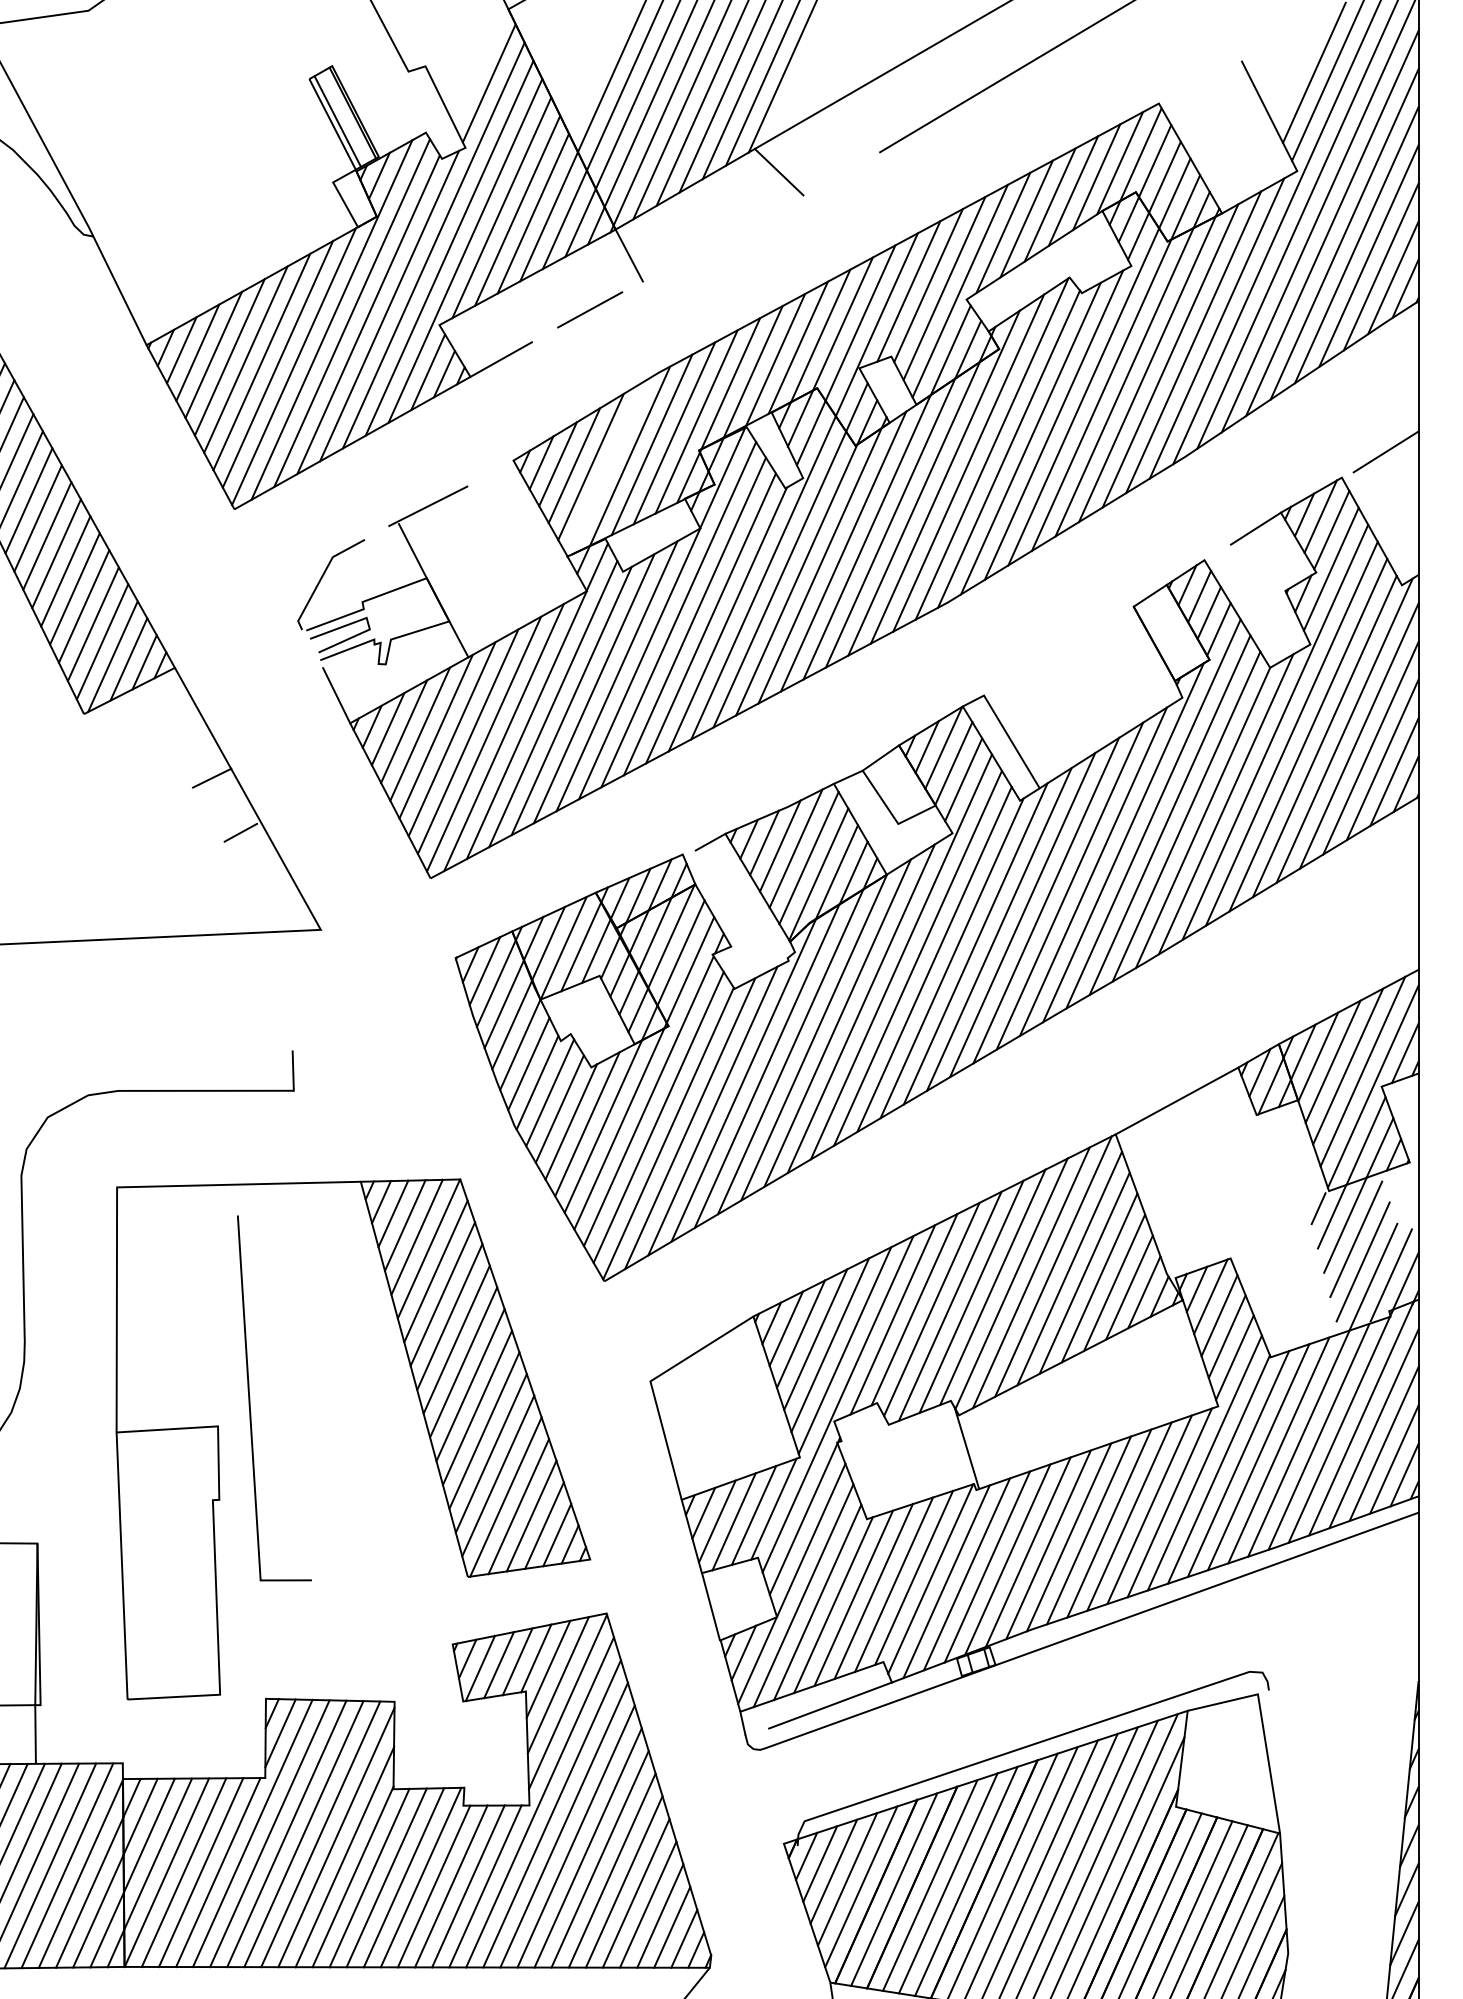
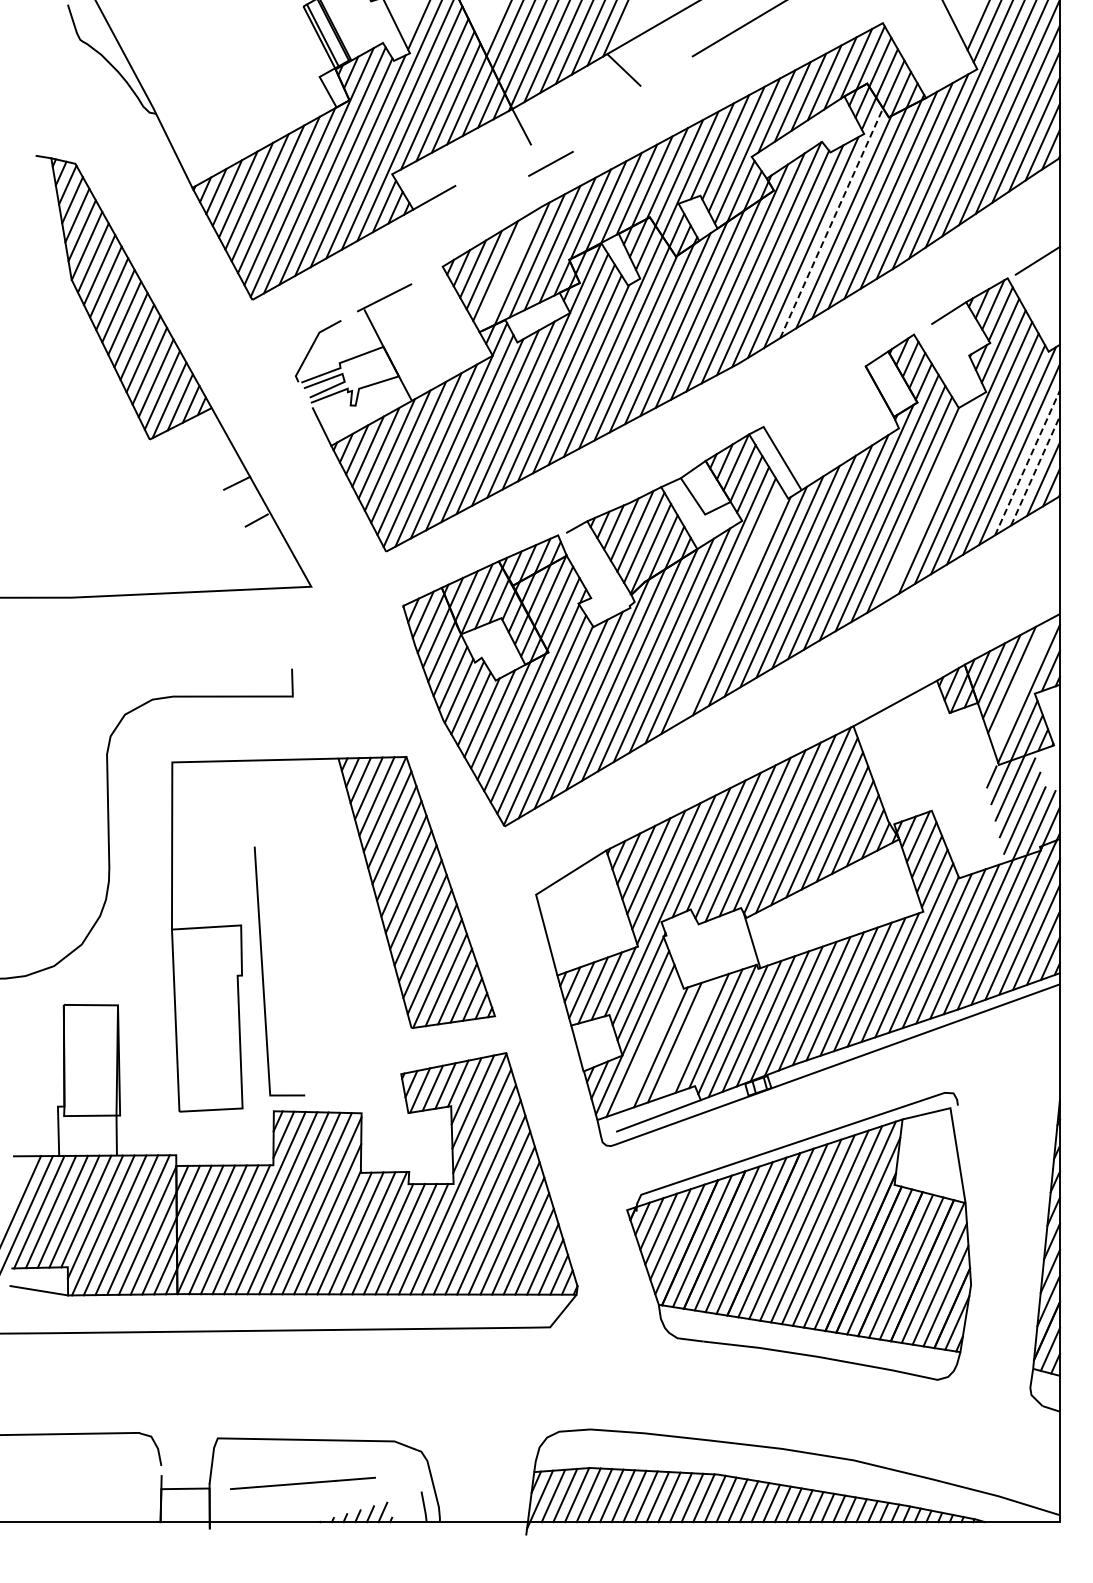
line: (589, 309) -> (550, 163), moved
line: (1083, 397) -> (831, 223), solid -> dashed
line: (1370, 747) -> (1027, 462), solid -> dashed
line: (1382, 759) -> (1035, 470), solid -> dashed
line: (1225, 803) -> (928, 500), removed
line: (933, 958) -> (729, 606), removed
line: (1362, 1071) -> (1021, 683), removed
line: (250, 1398) -> (263, 971), moved
line: (873, 1590) -> (688, 1037), removed
line: (816, 1602) -> (649, 1045), removed

